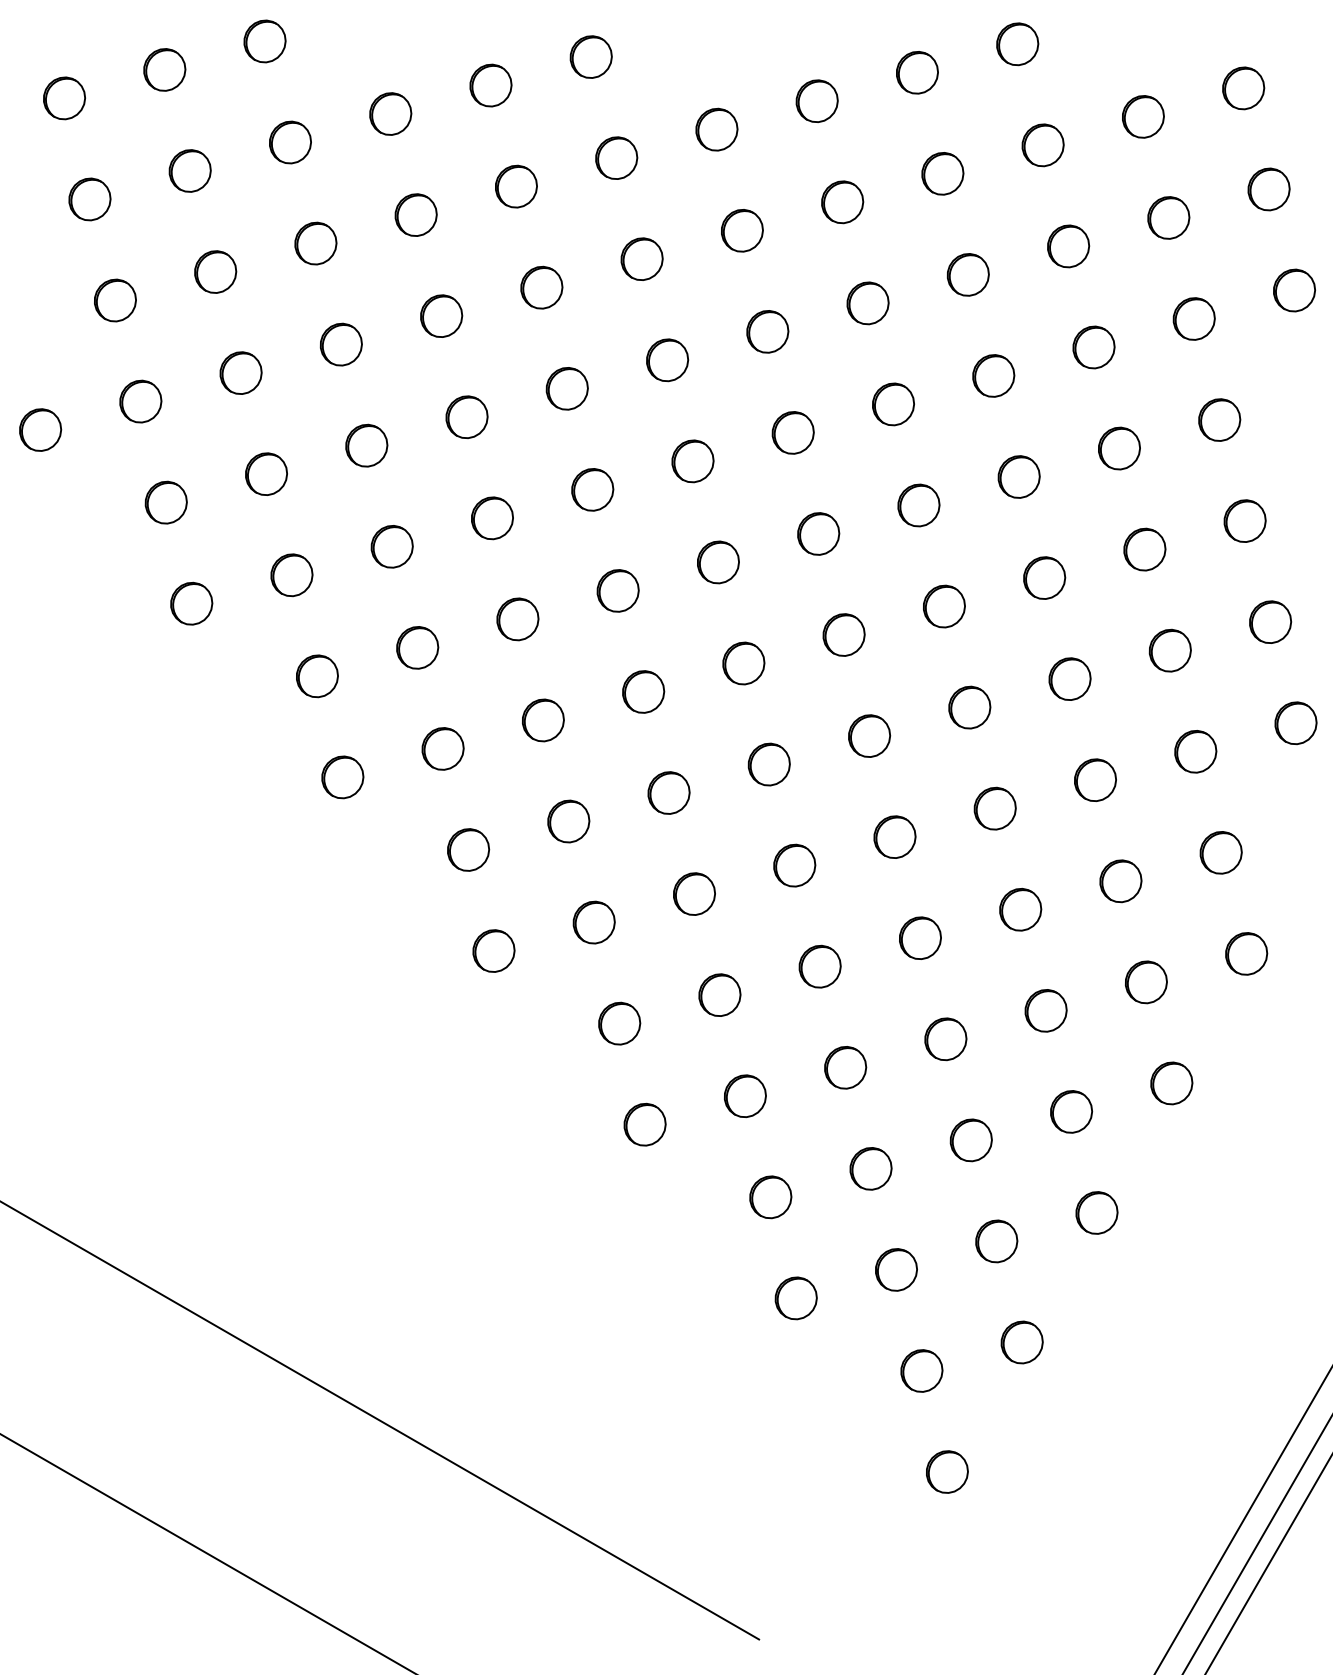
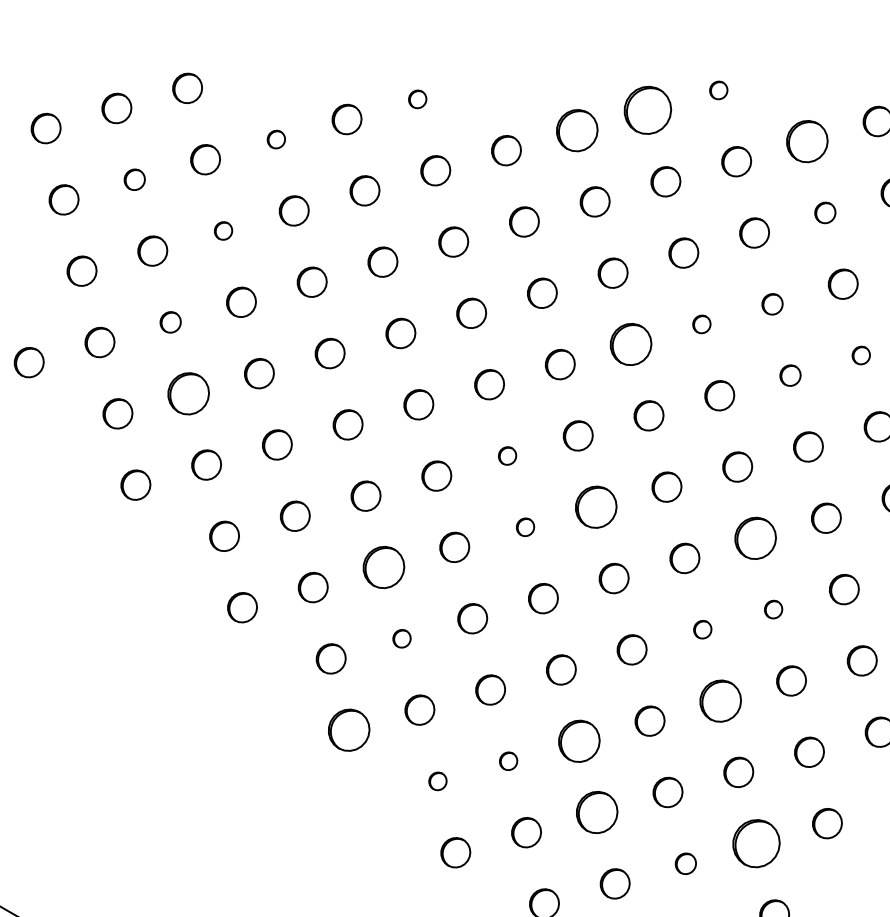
part: (1017, 44) -> (718, 90), size x0.6
part: (590, 56) -> (417, 99), size x0.6
part: (917, 72) -> (648, 110), size x1.6
part: (816, 100) -> (576, 130), size x1.4
part: (390, 113) -> (276, 139), size x0.6
part: (1143, 116) -> (807, 141), size x1.4
part: (189, 170) -> (134, 179), size x0.7
part: (1168, 217) -> (825, 212), size x0.7
part: (315, 243) -> (223, 230), size x0.6
part: (1093, 347) -> (772, 304), size x0.7
part: (240, 372) -> (170, 321), size x0.7
part: (993, 375) -> (701, 324), size x0.6
part: (893, 404) -> (631, 344), size x1.4
part: (1219, 419) -> (861, 355), size x0.6
part: (1119, 448) -> (790, 375), size x0.7
part: (266, 473) -> (188, 393), size x1.4
part: (718, 562) -> (507, 456), size x0.6
part: (843, 634) -> (595, 506), size x1.4
part: (743, 663) -> (525, 527), size x0.6
part: (1069, 678) -> (755, 537), size x1.4
part: (543, 720) -> (384, 567), size x1.4
part: (1095, 779) -> (773, 609), size x0.6
part: (994, 808) -> (702, 629), size x0.6
part: (568, 821) -> (401, 638), size x0.6
part: (1020, 909) -> (720, 700), size x1.4
part: (493, 950) -> (348, 729), size x1.4
part: (819, 966) -> (578, 741), size x1.4
part: (719, 994) -> (508, 760), size x0.6
part: (619, 1023) -> (437, 781), size x0.6
part: (845, 1067) -> (597, 812), size x1.4
part: (1071, 1111) -> (756, 843), size x1.6
part: (970, 1140) -> (685, 863), size x0.7

